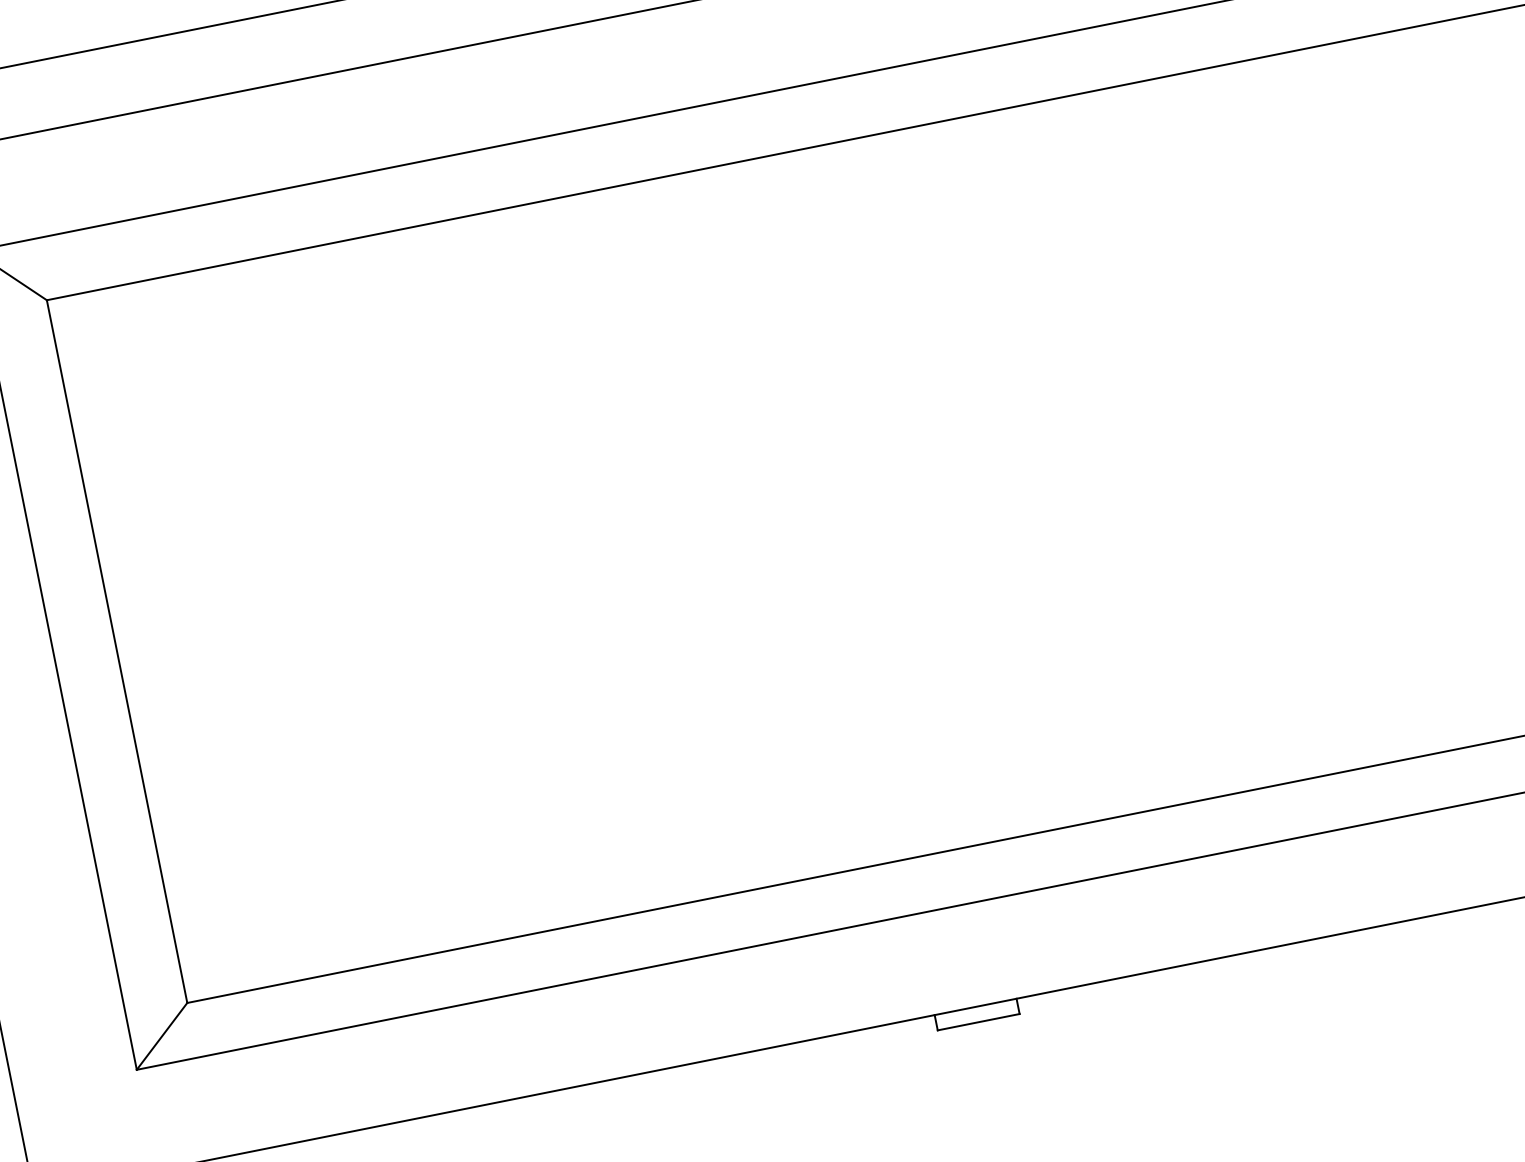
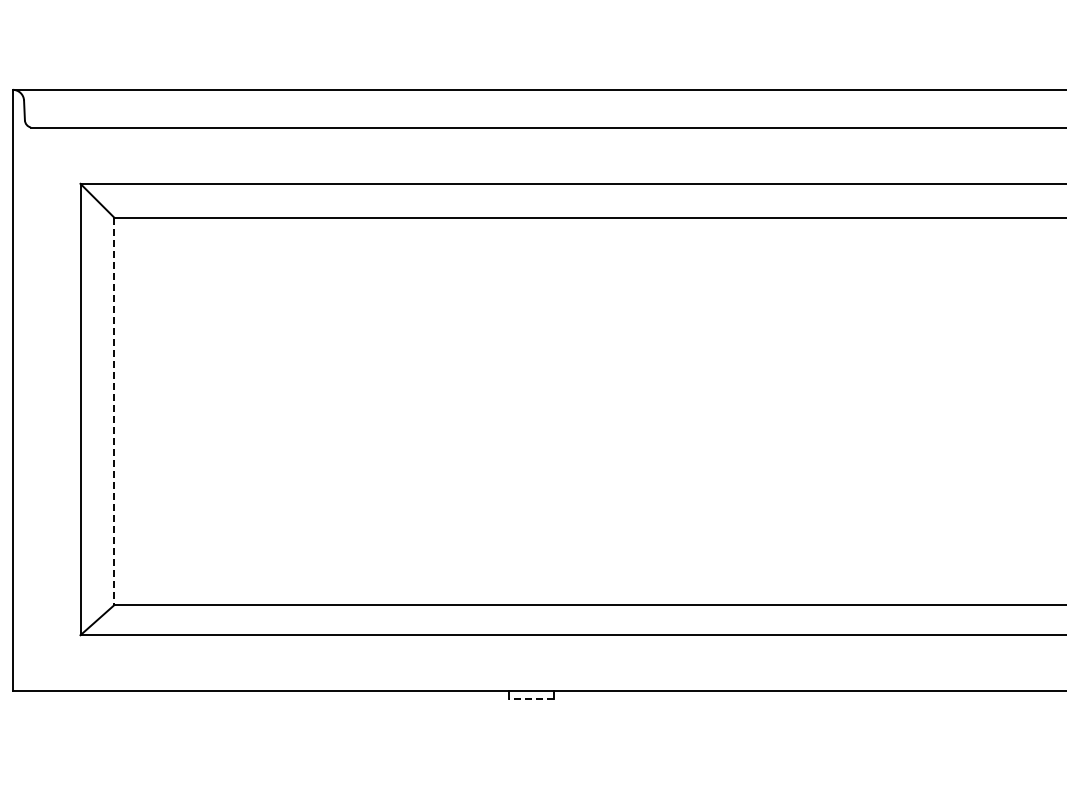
line: (117, 651) -> (114, 411), solid -> dashed
line: (978, 1022) -> (531, 699), solid -> dashed

